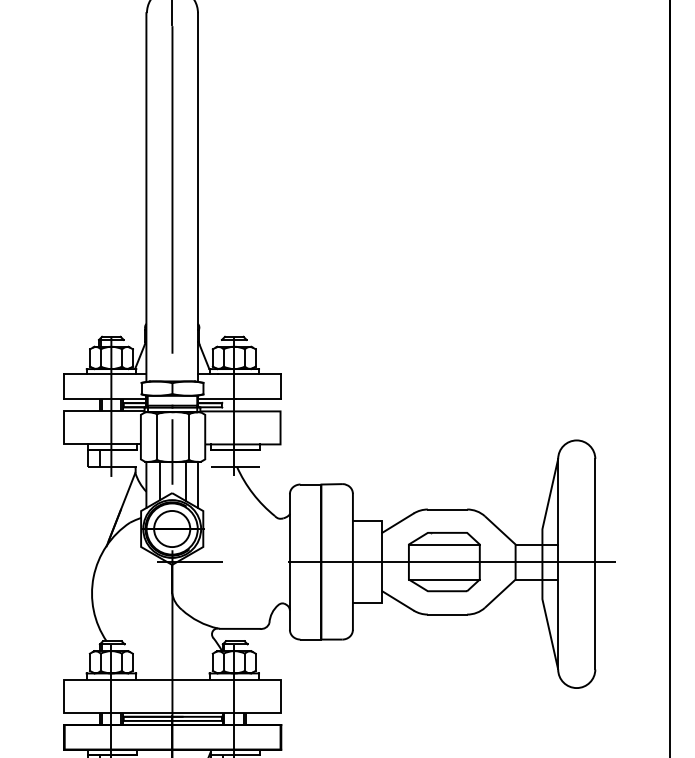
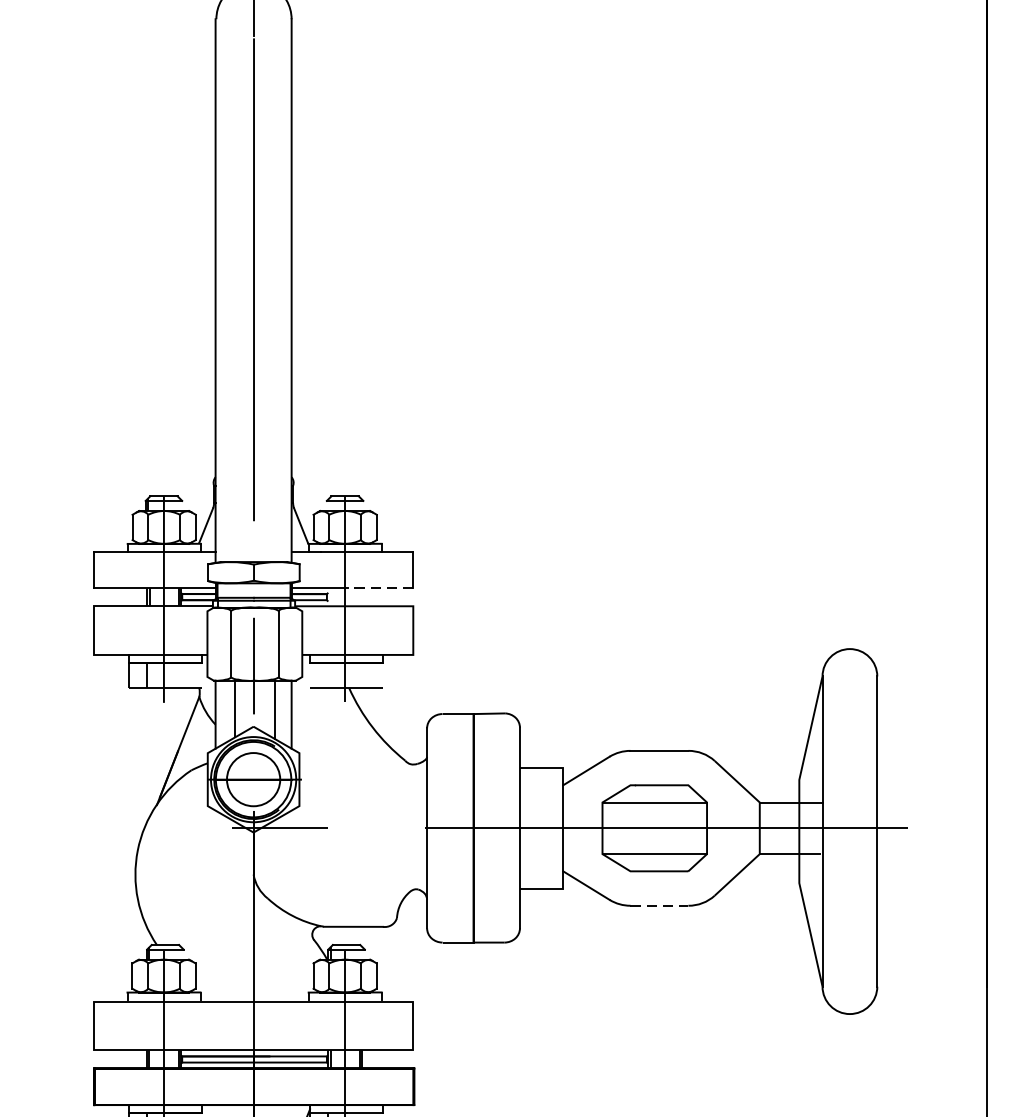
line: (257, 399) -> (379, 588), solid -> dashed
line: (447, 614) -> (659, 905), solid -> dashed

